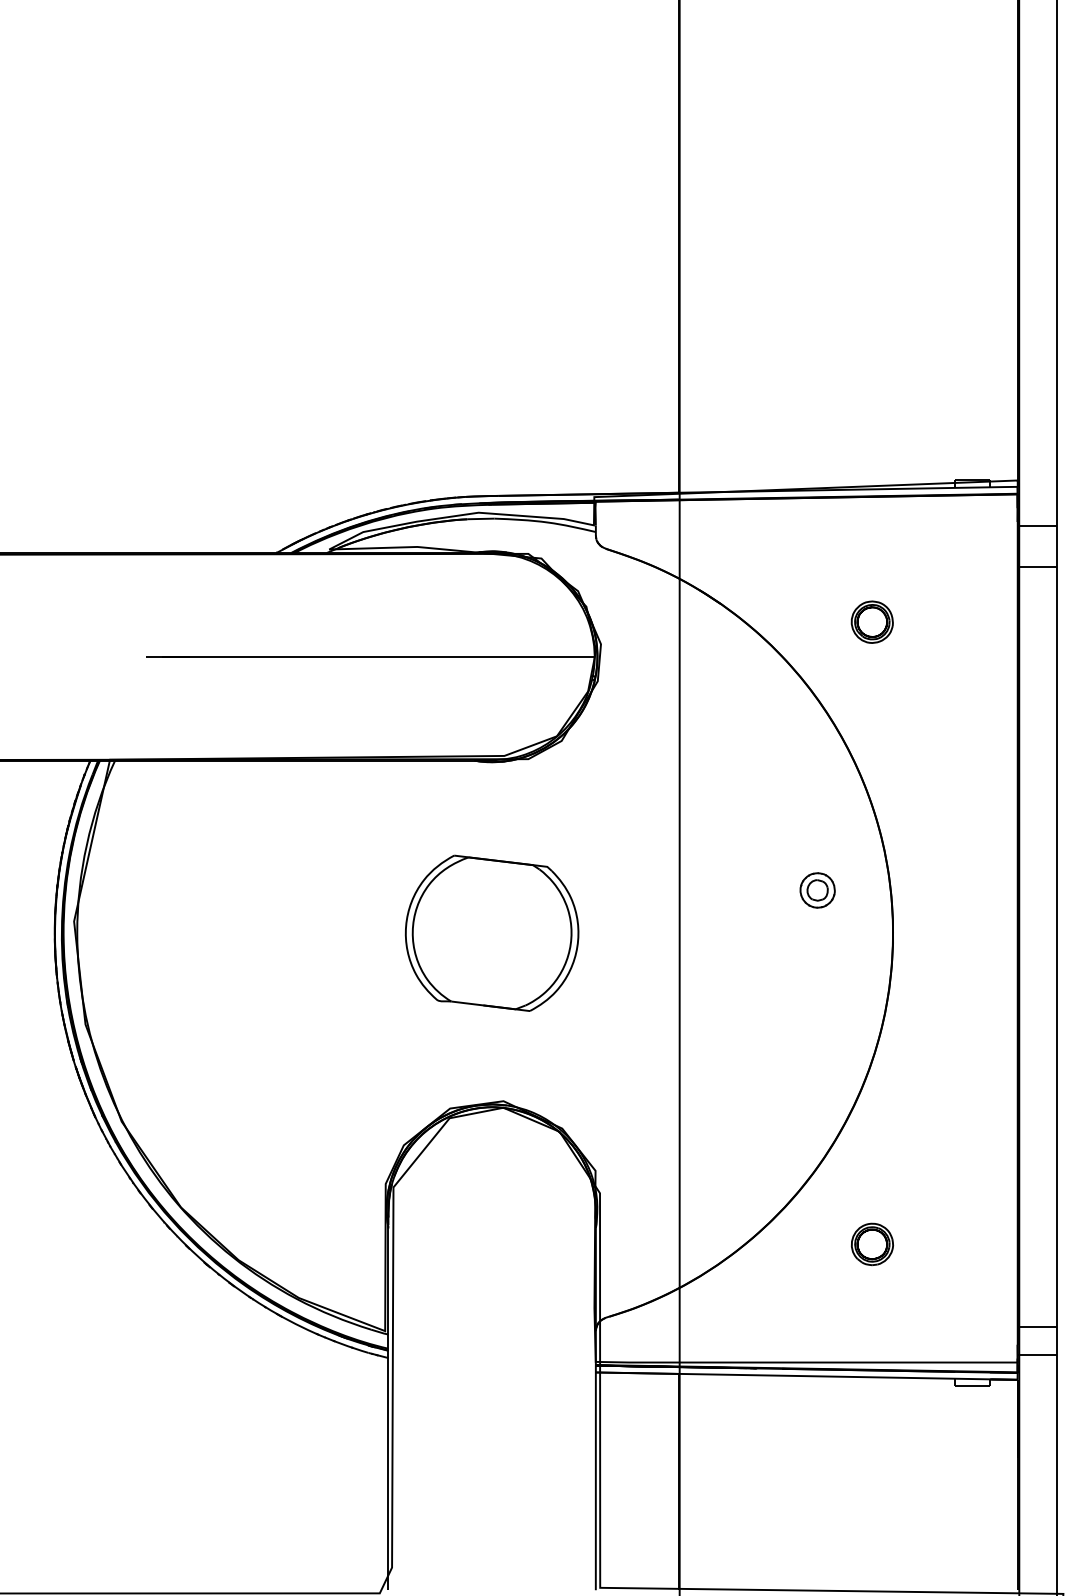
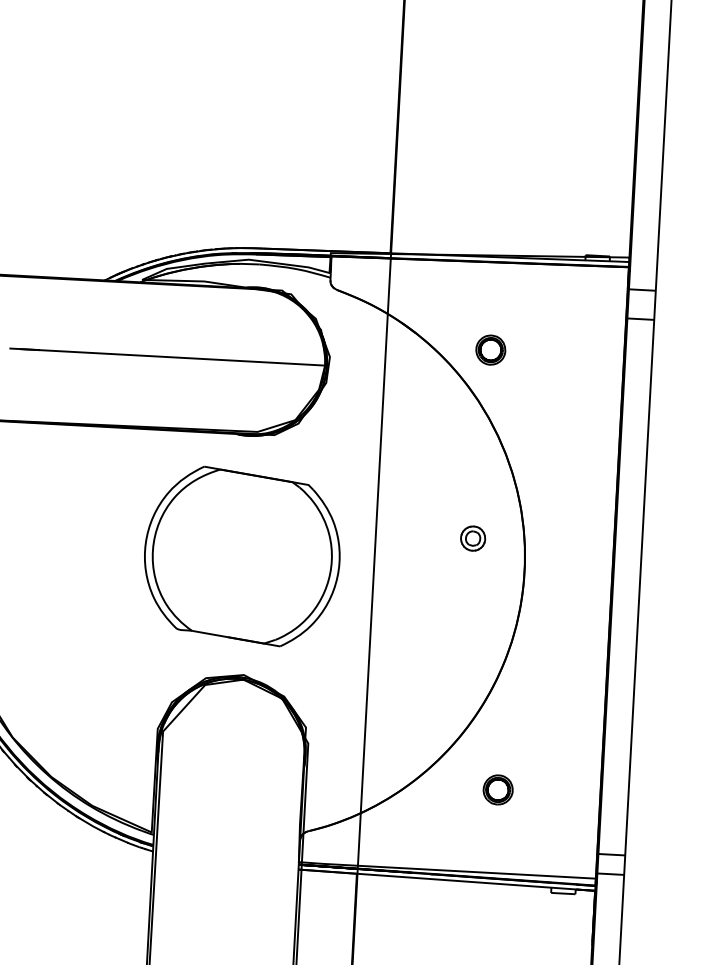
part: (871, 621) -> (490, 349), moved
part: (491, 932) -> (241, 555), size x1.6

